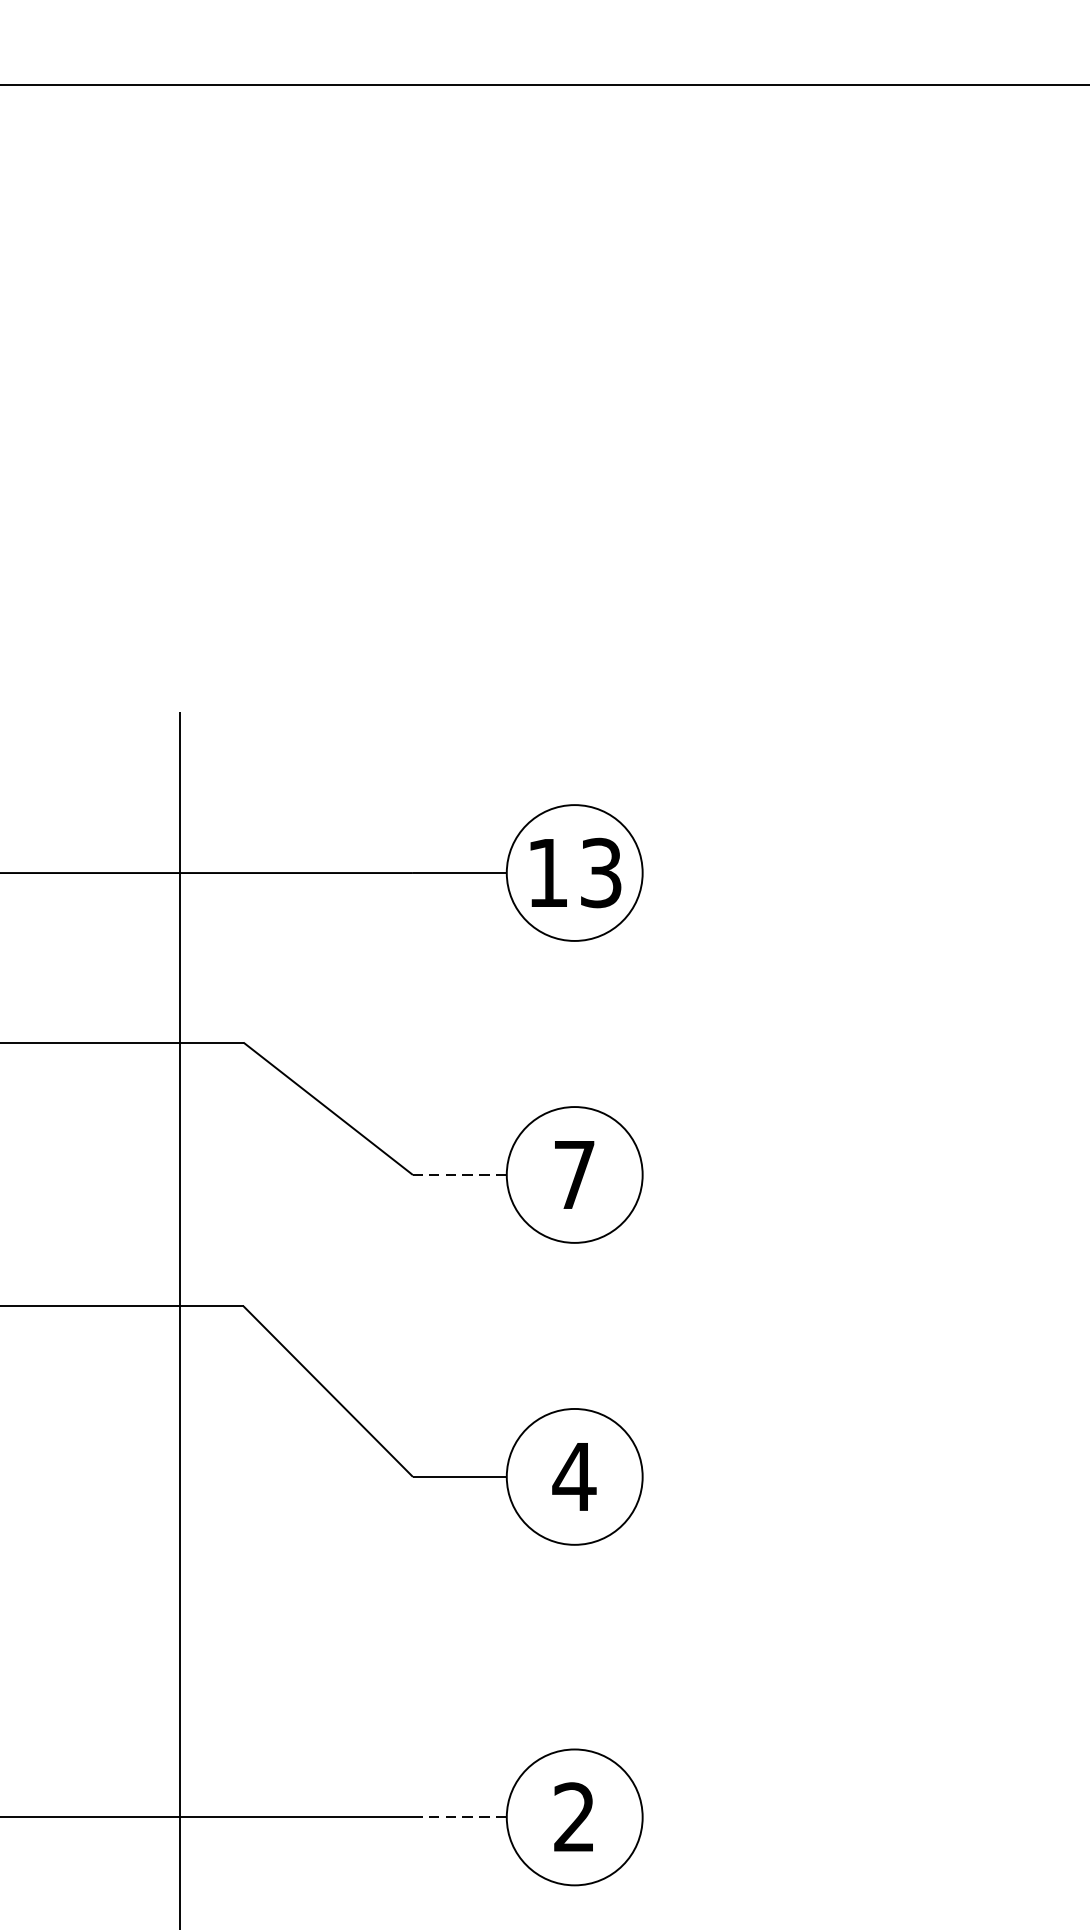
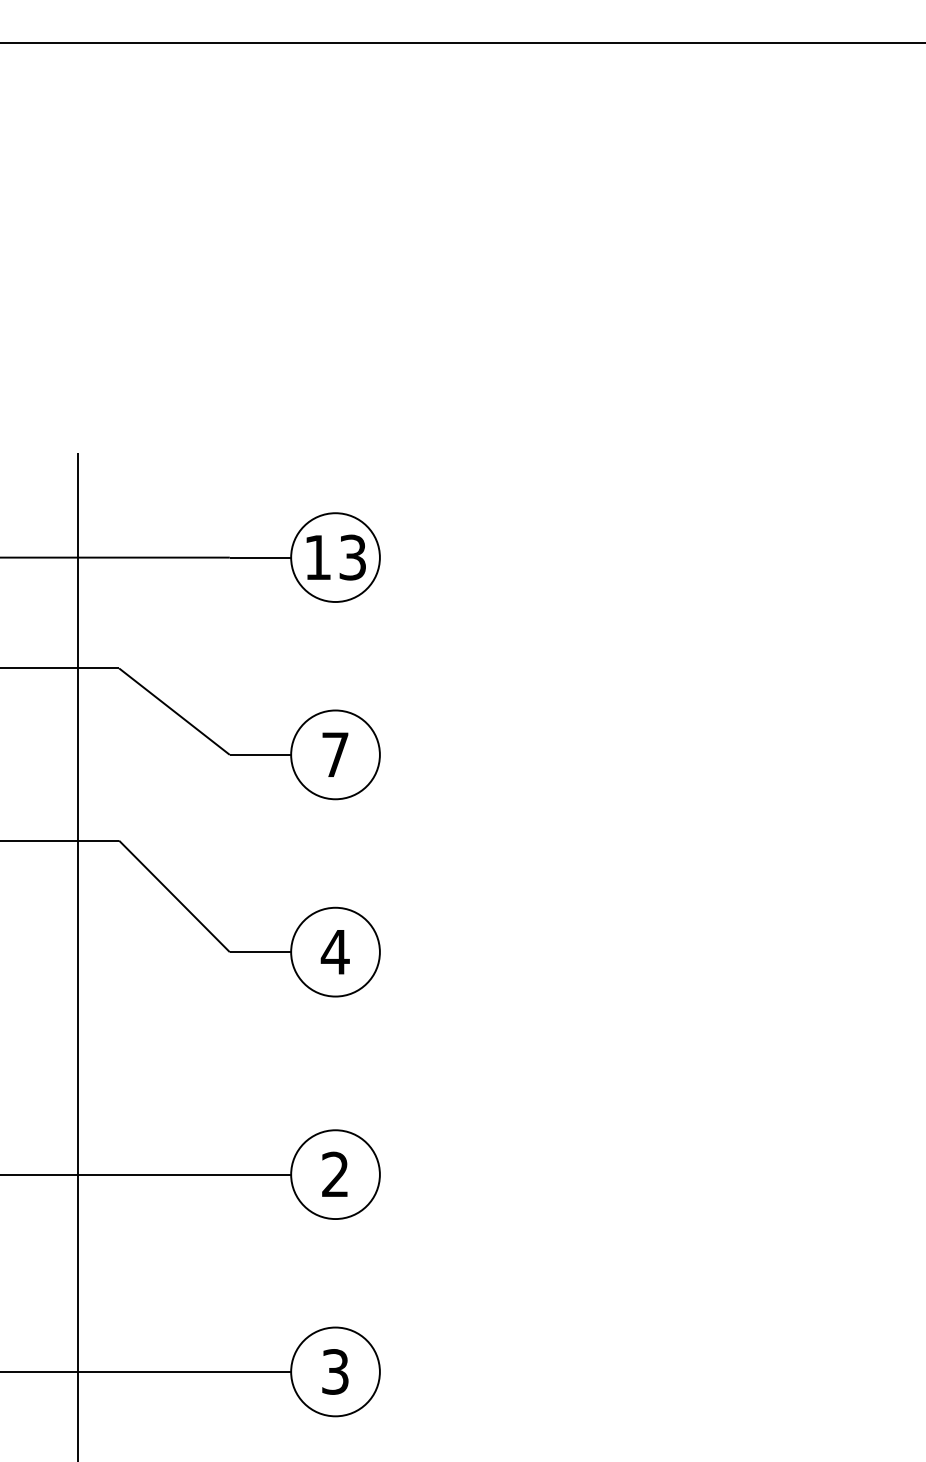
line: (459, 1174) -> (260, 754), dashed -> solid
line: (459, 1817) -> (260, 1174), dashed -> solid

